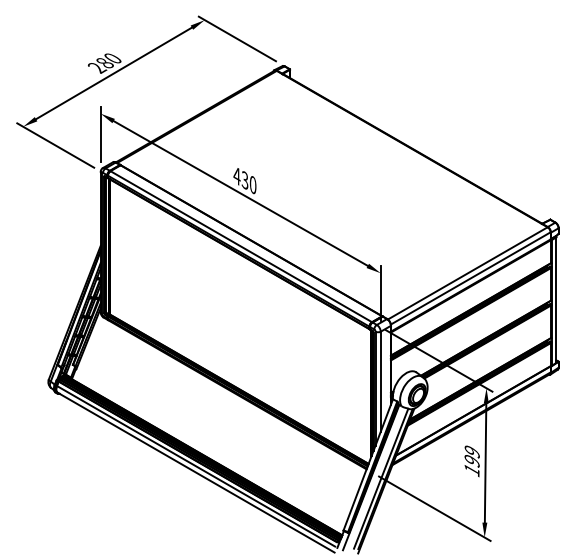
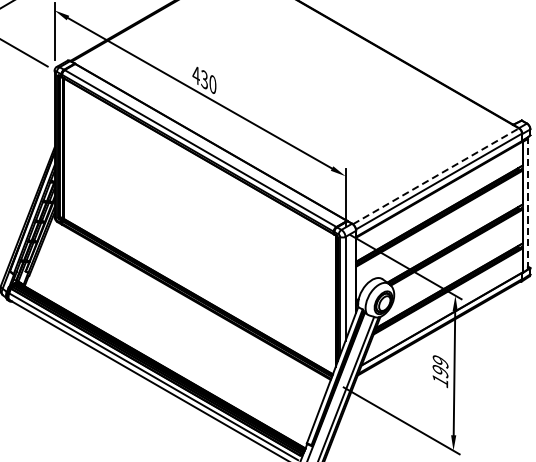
line: (468, 273) -> (436, 176), solid -> dashed
line: (556, 300) -> (528, 204), solid -> dashed

